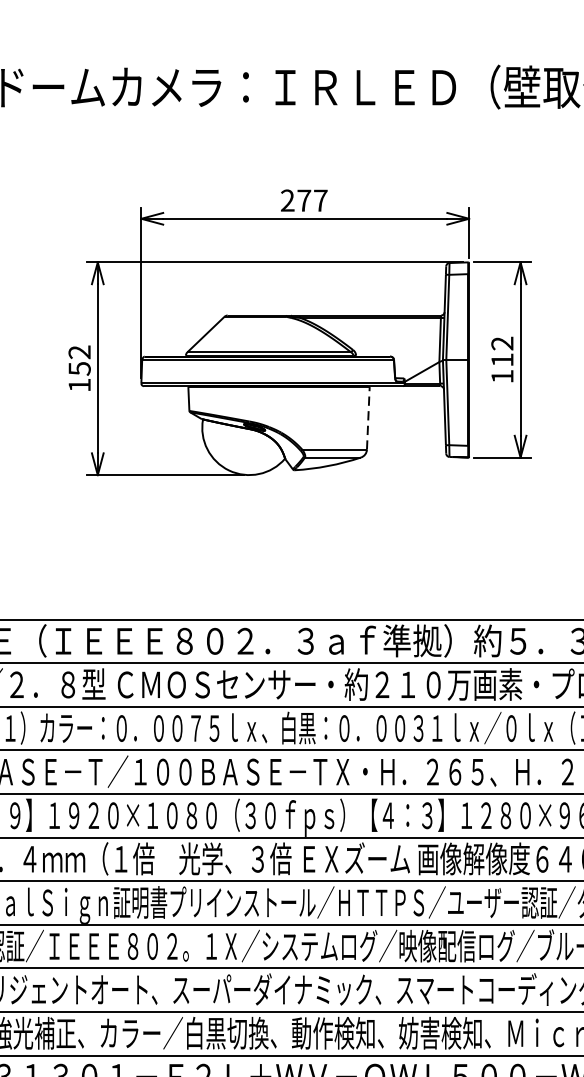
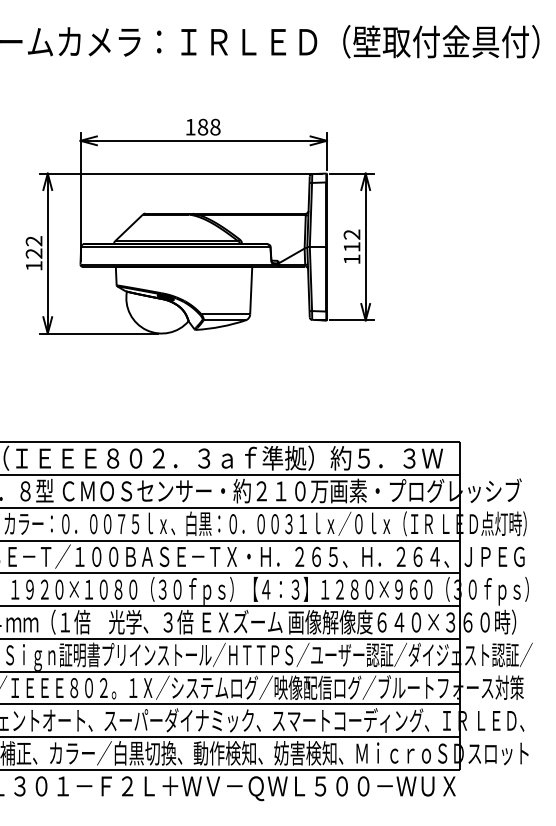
text: (303, 199) -> (202, 126), 277 -> 188
text: (78, 368) -> (33, 253), 152 -> 122
line: (368, 417) -> (251, 290), dashed -> solid

